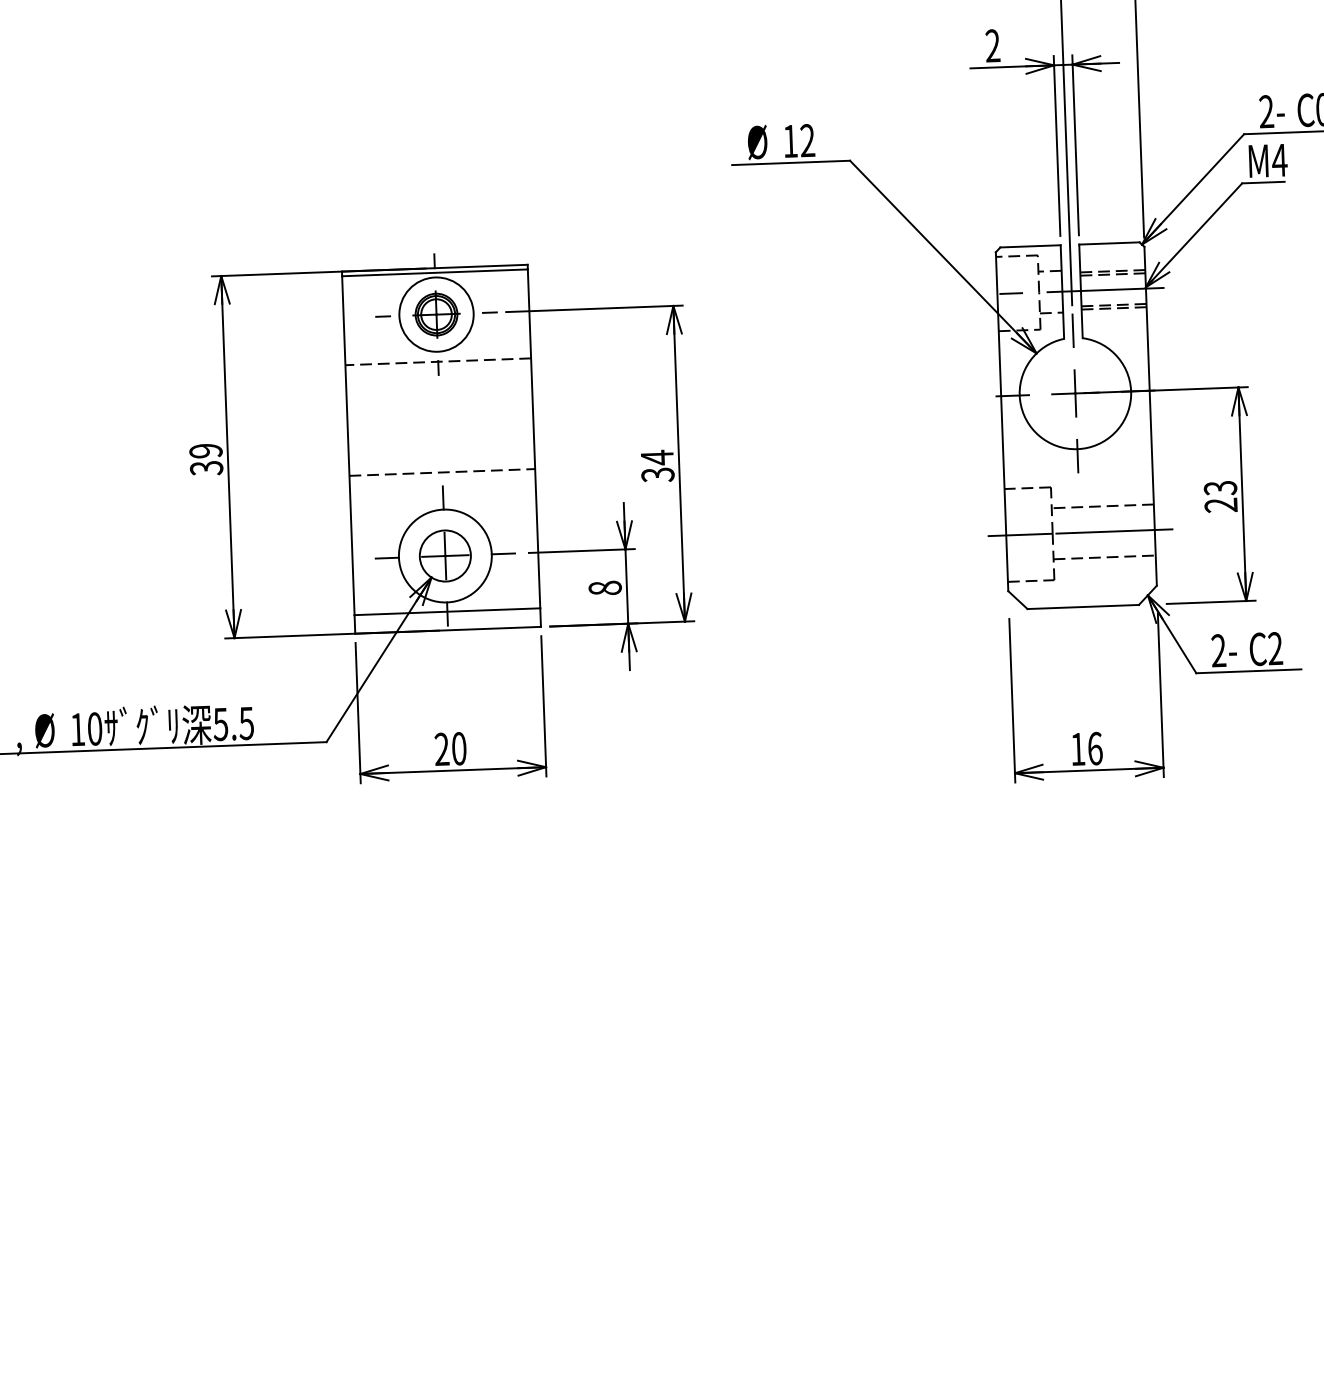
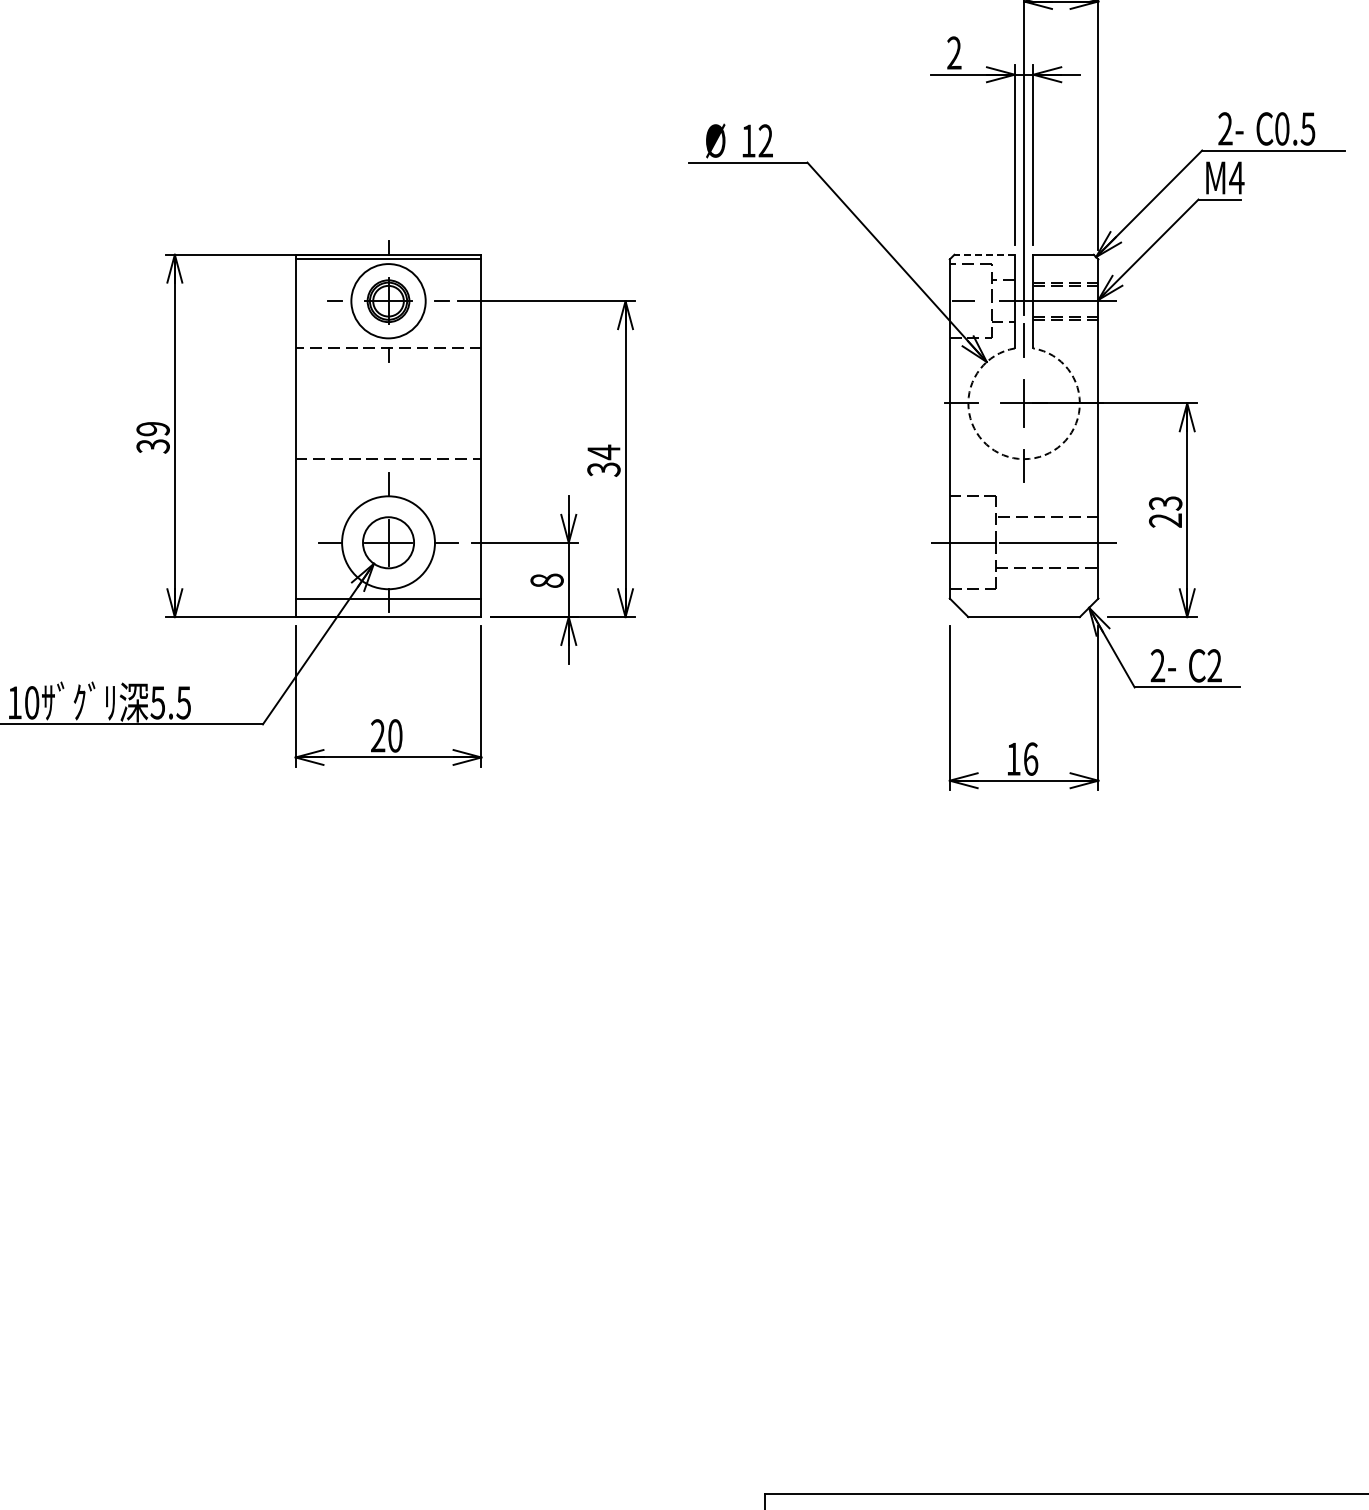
line: (1030, 246) -> (984, 254), solid -> dashed
arc: (1077, 449) -> (1024, 459), solid -> dashed

